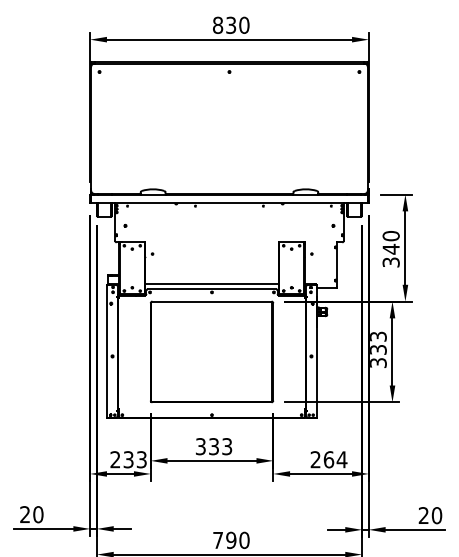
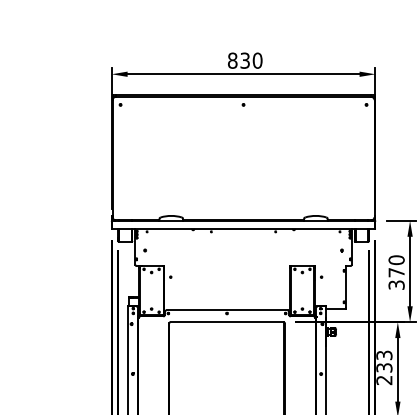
text: (390, 248) -> (395, 271), 340 -> 370
line: (211, 284) -> (226, 305), removed
text: (378, 362) -> (384, 379), 333 -> 233

